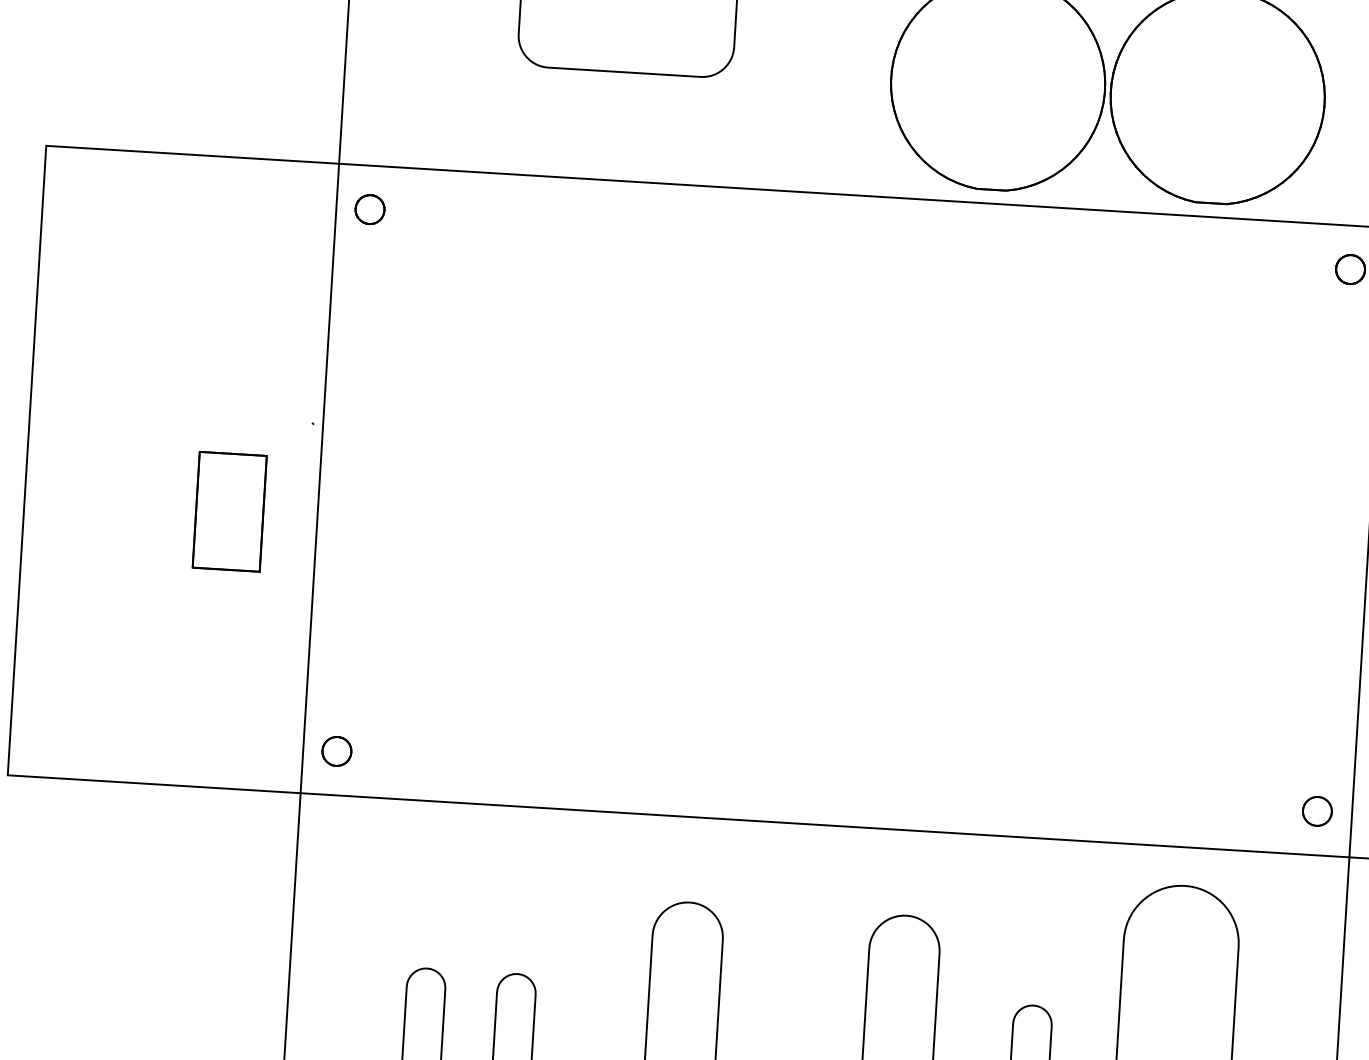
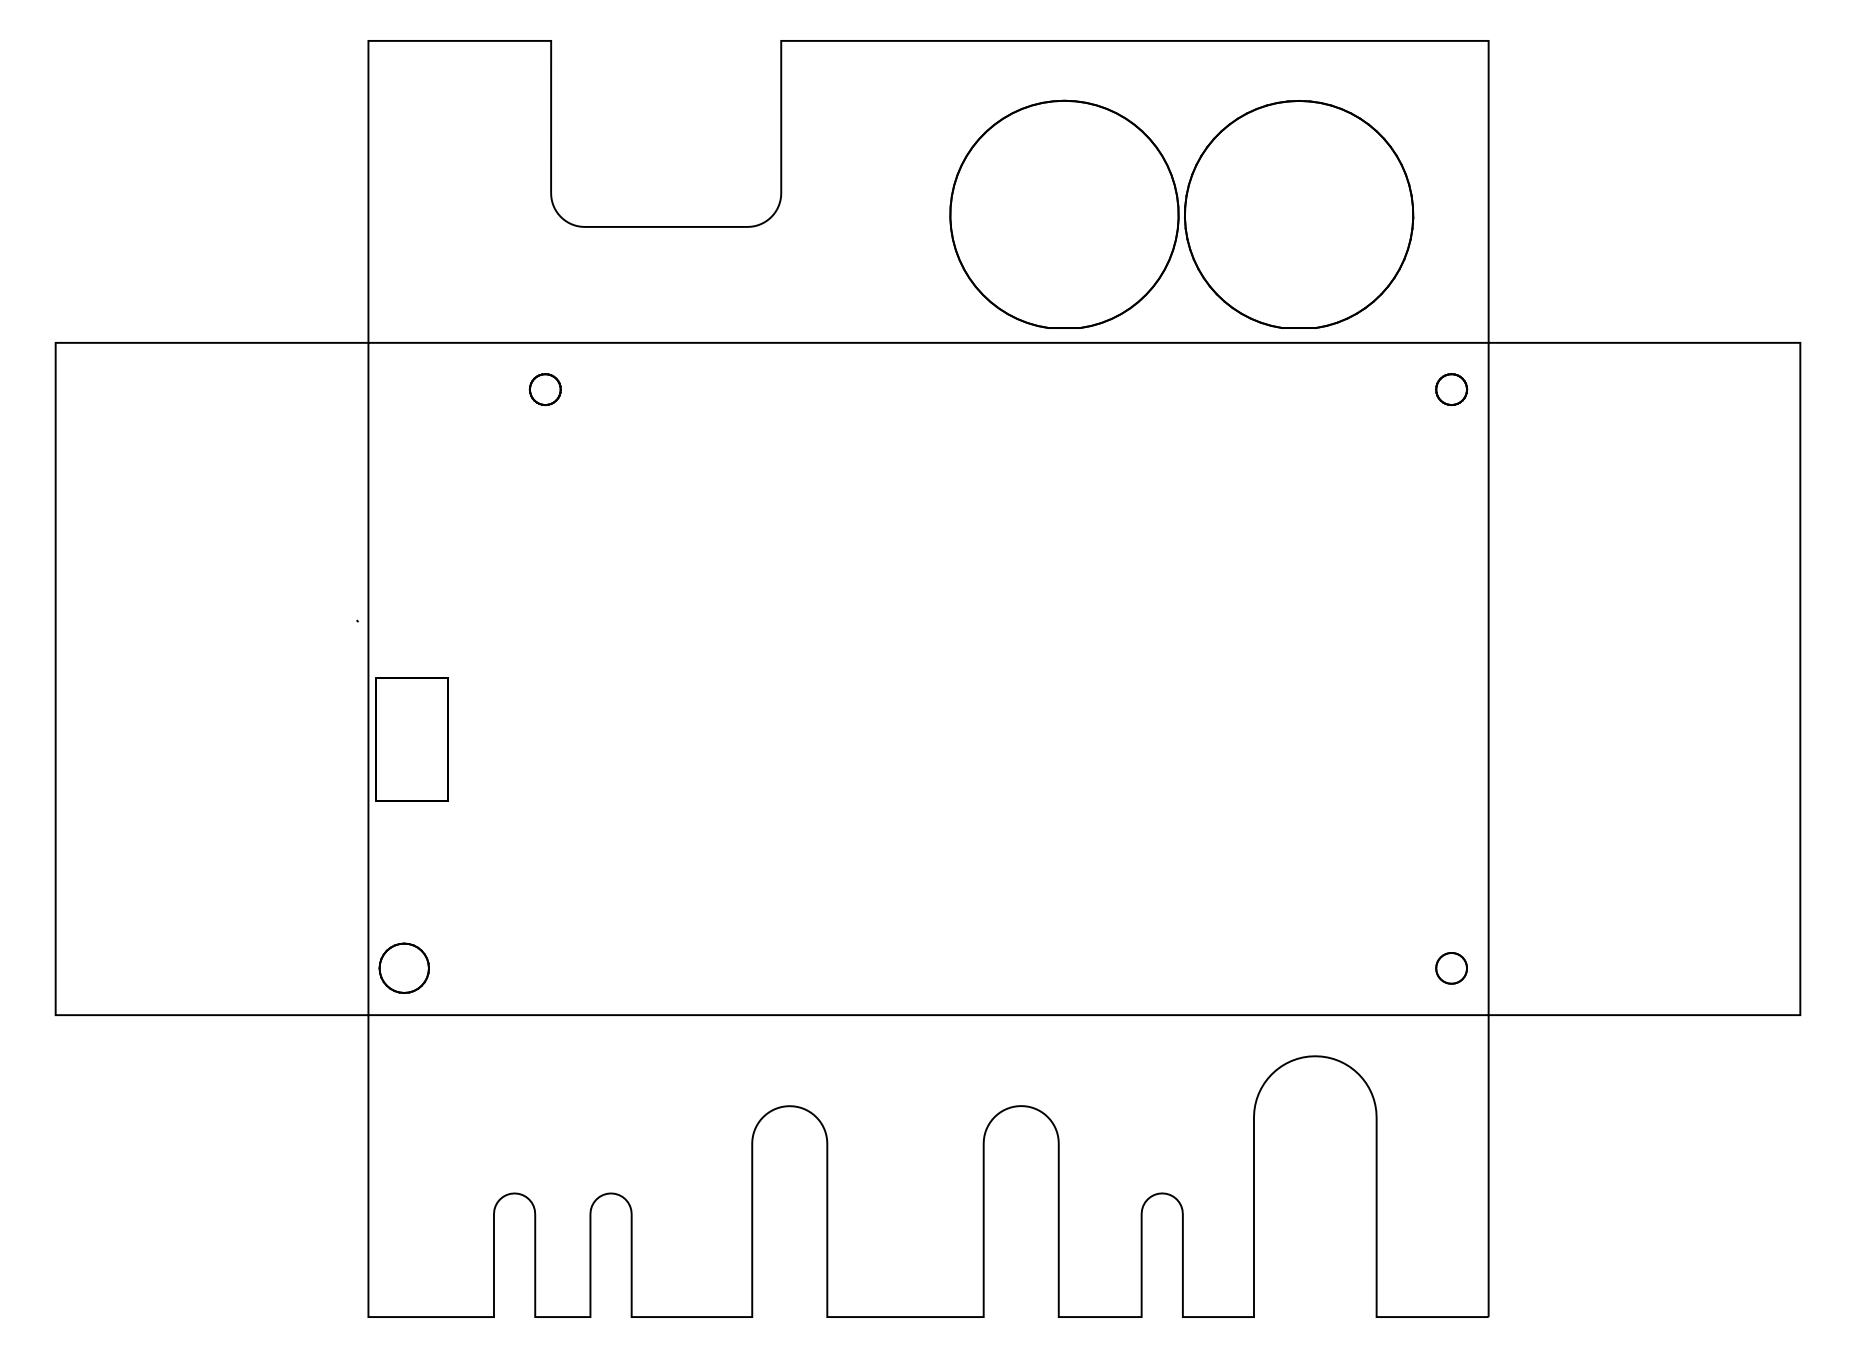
part: (369, 209) -> (544, 389), moved
part: (229, 511) -> (411, 739), moved
part: (337, 751) -> (404, 968), size x1.6

